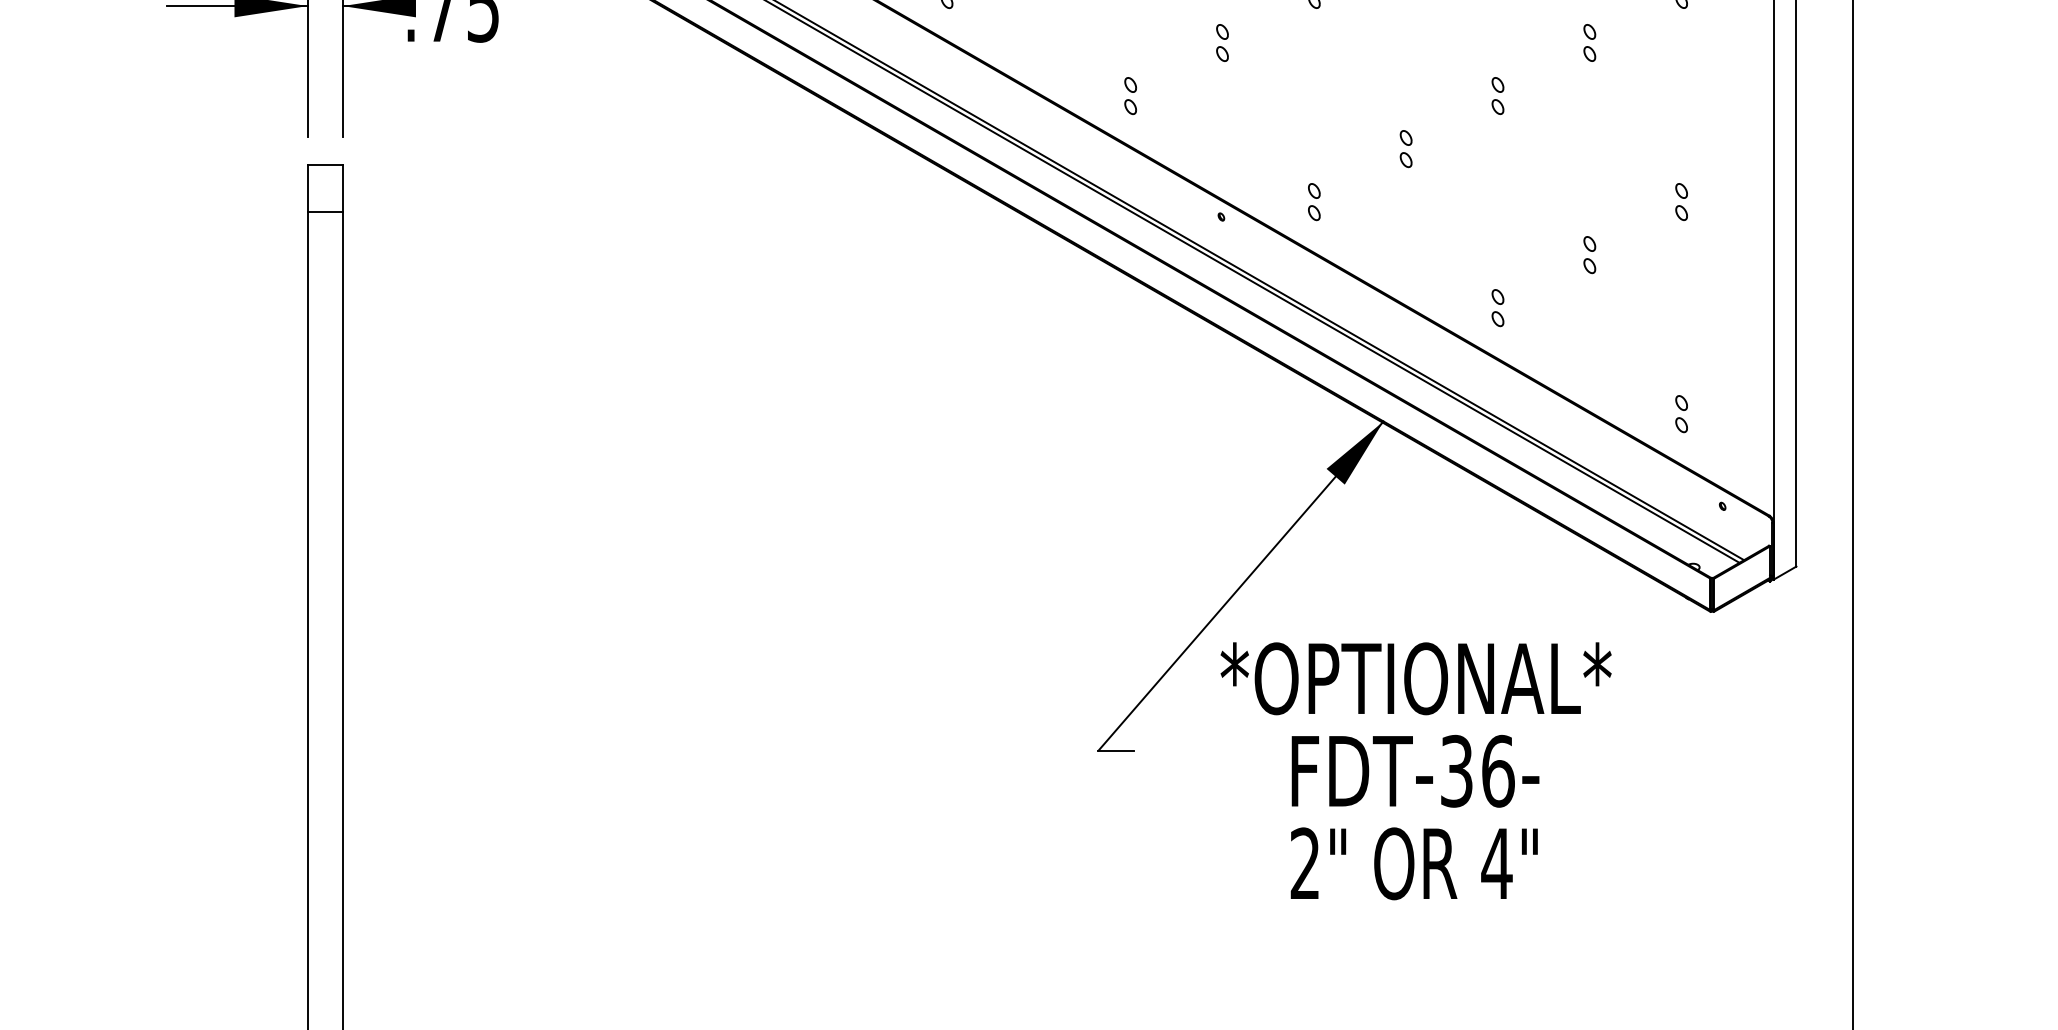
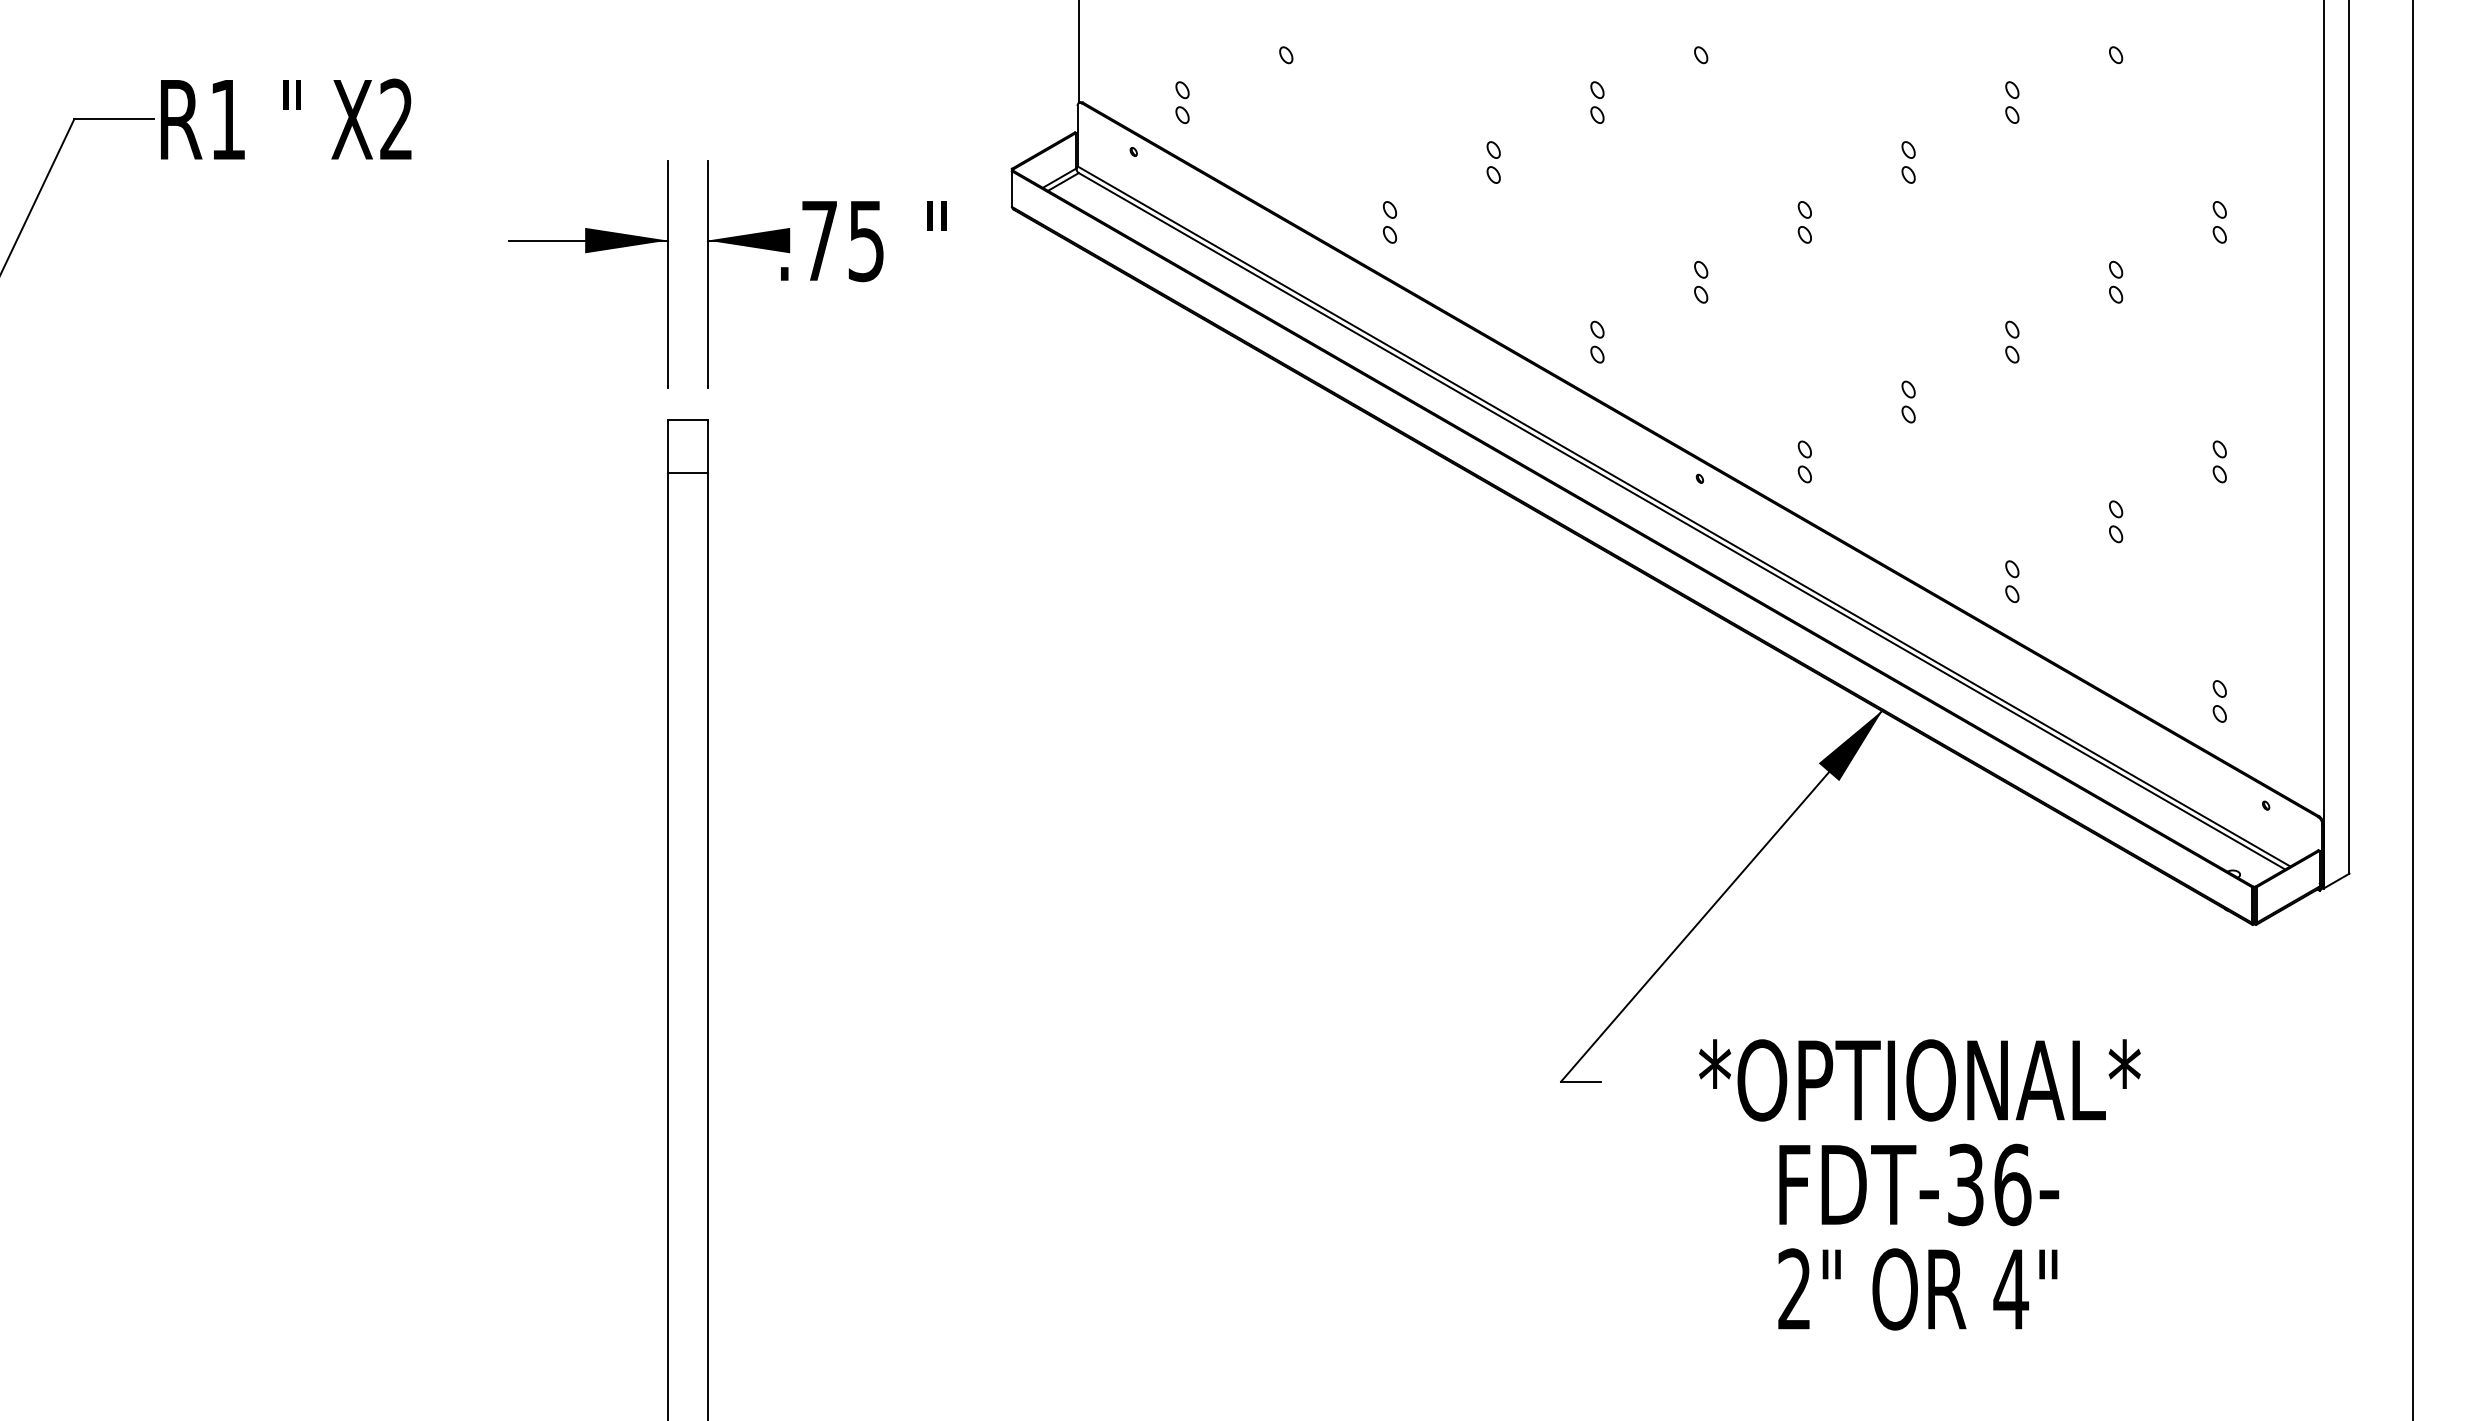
text: (1415, 770) -> (1919, 1184), moved

